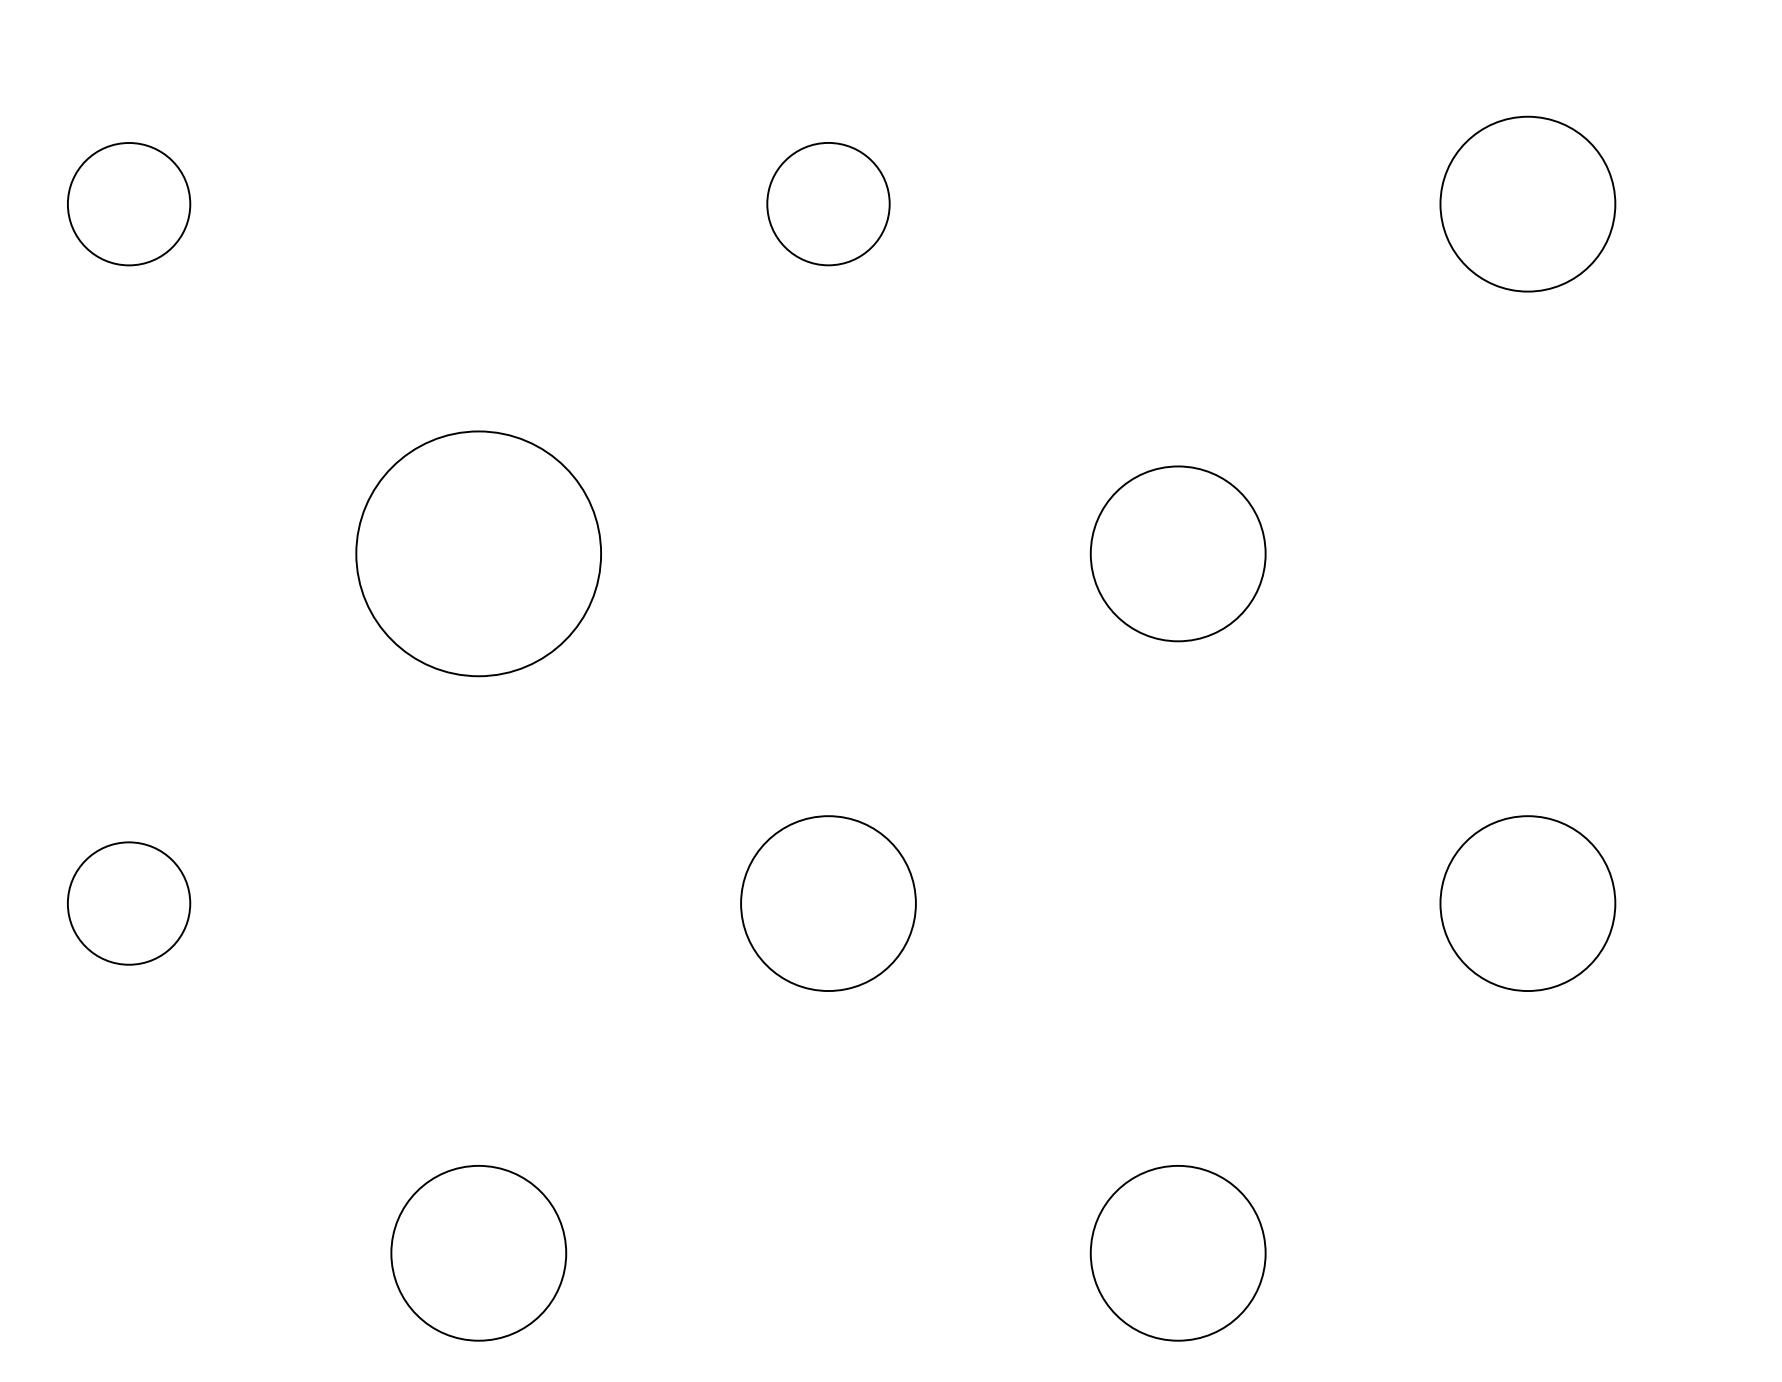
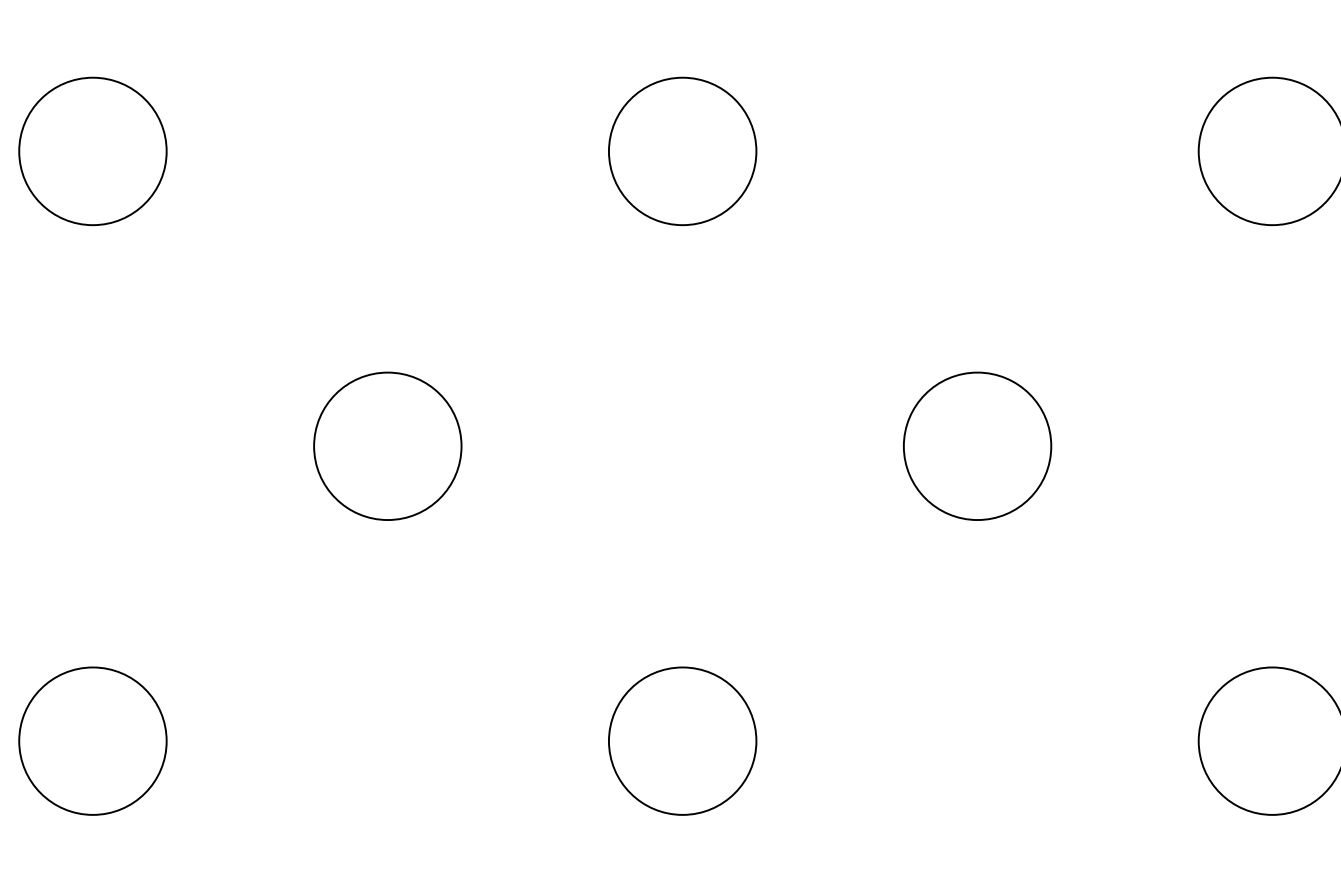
circle: (128, 203) -> (92, 150), size x1.43
circle: (828, 203) -> (682, 150), size x1.43
circle: (478, 553) -> (387, 445), size x0.71
circle: (128, 903) -> (92, 741), size x1.43

